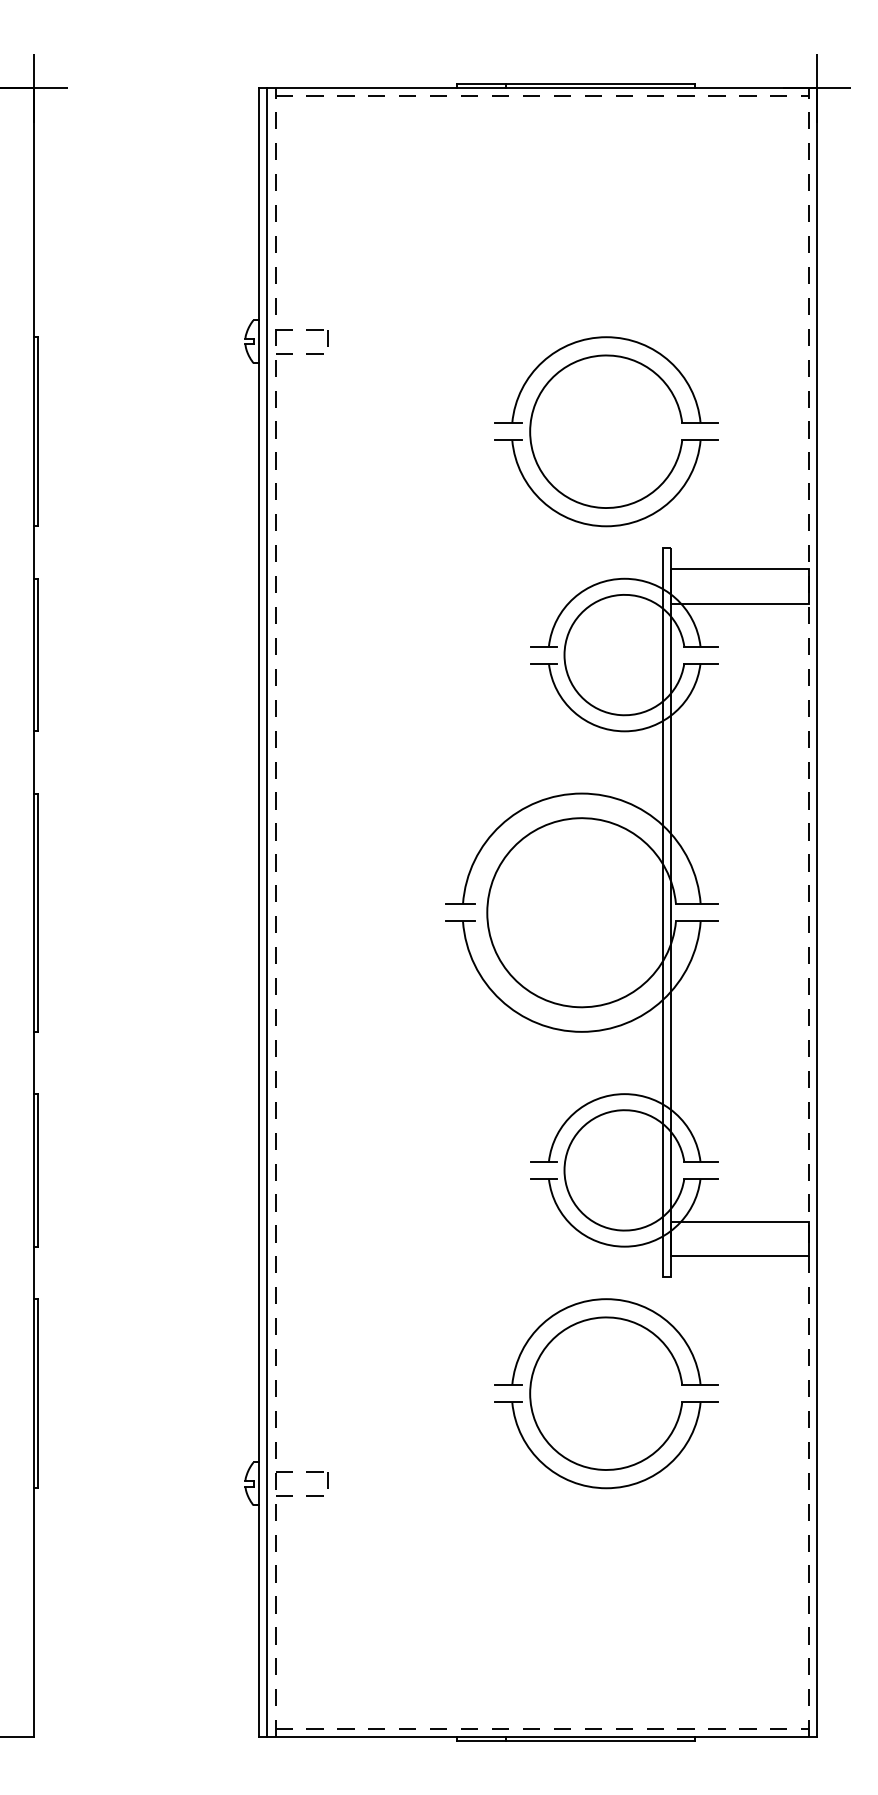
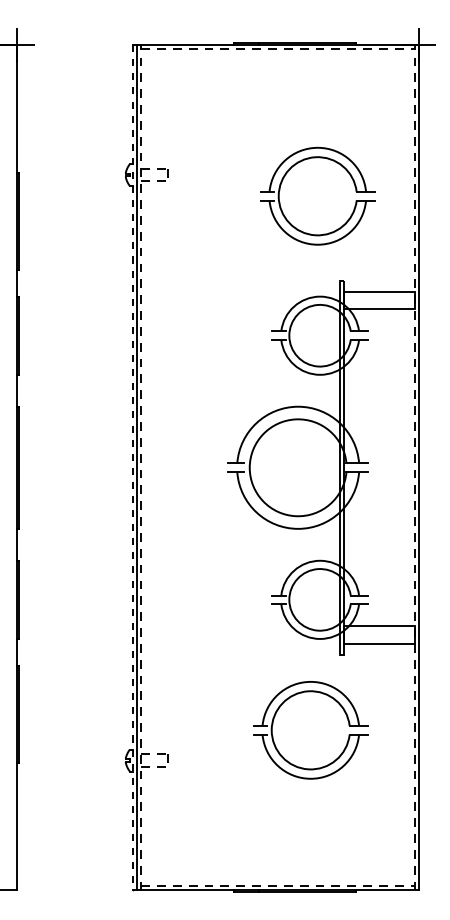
part: (590, 359) -> (309, 159), moved
line: (258, 912) -> (132, 467), solid -> dashed
part: (537, 1419) -> (275, 743), moved

